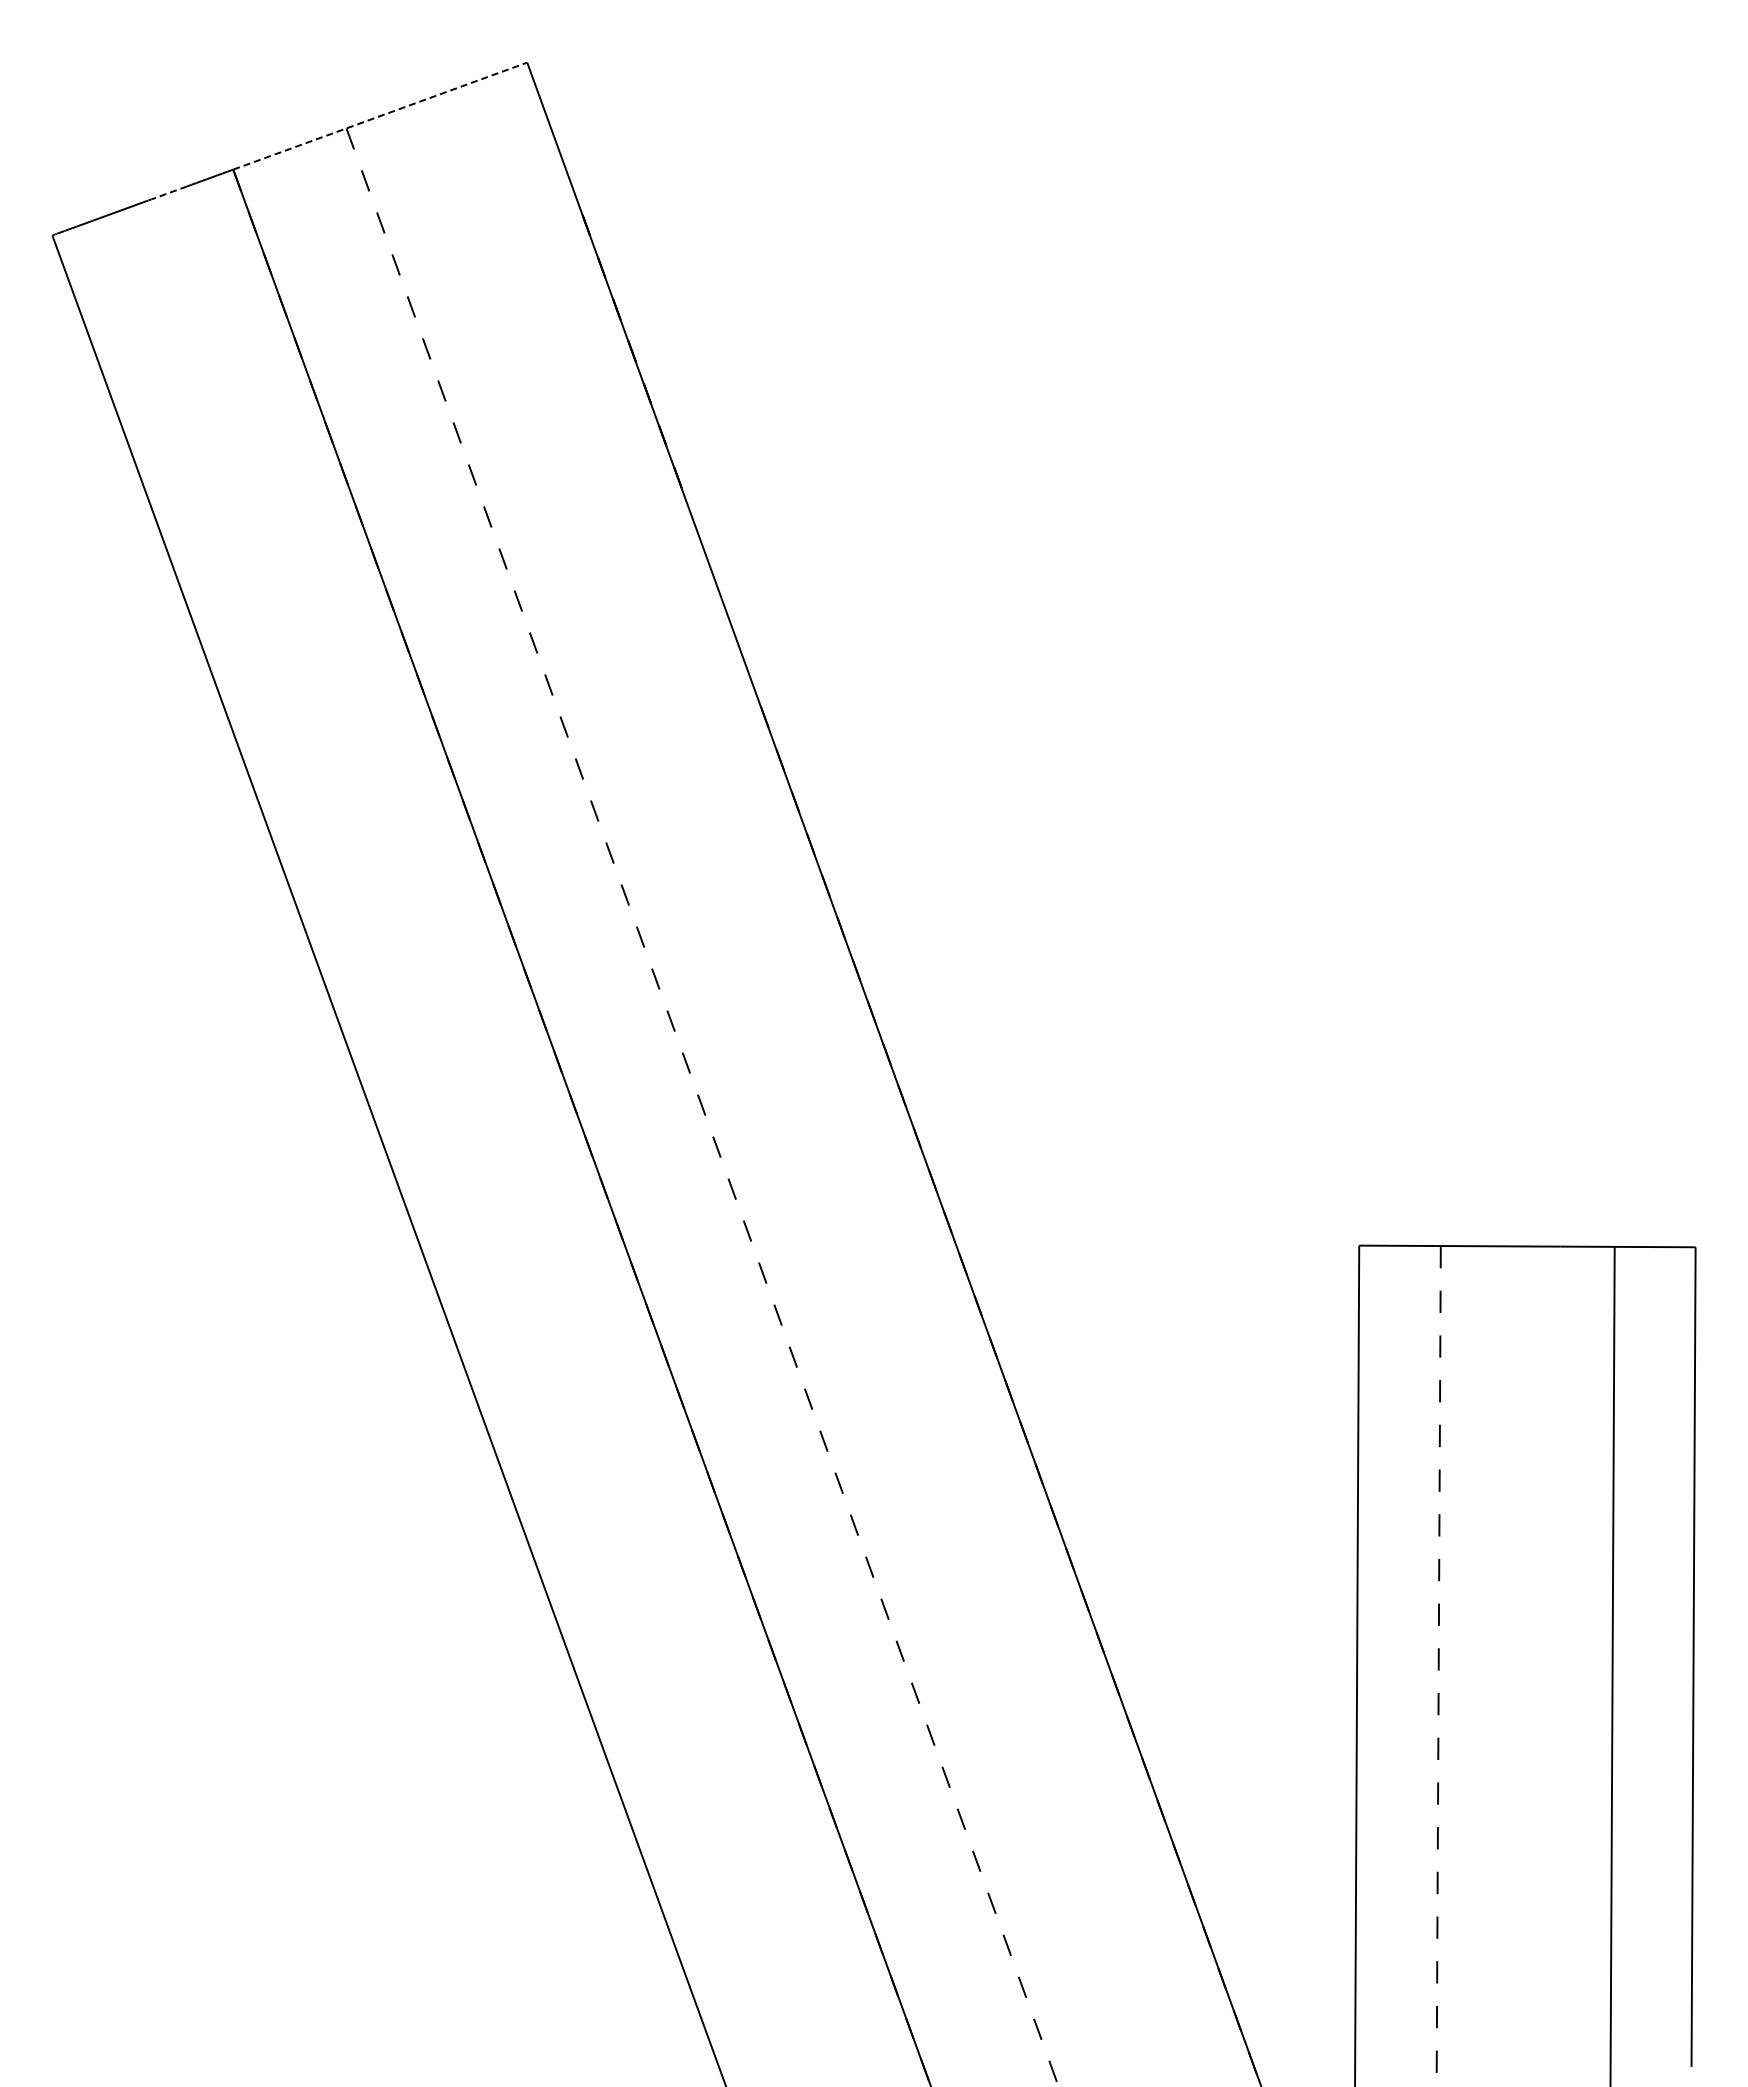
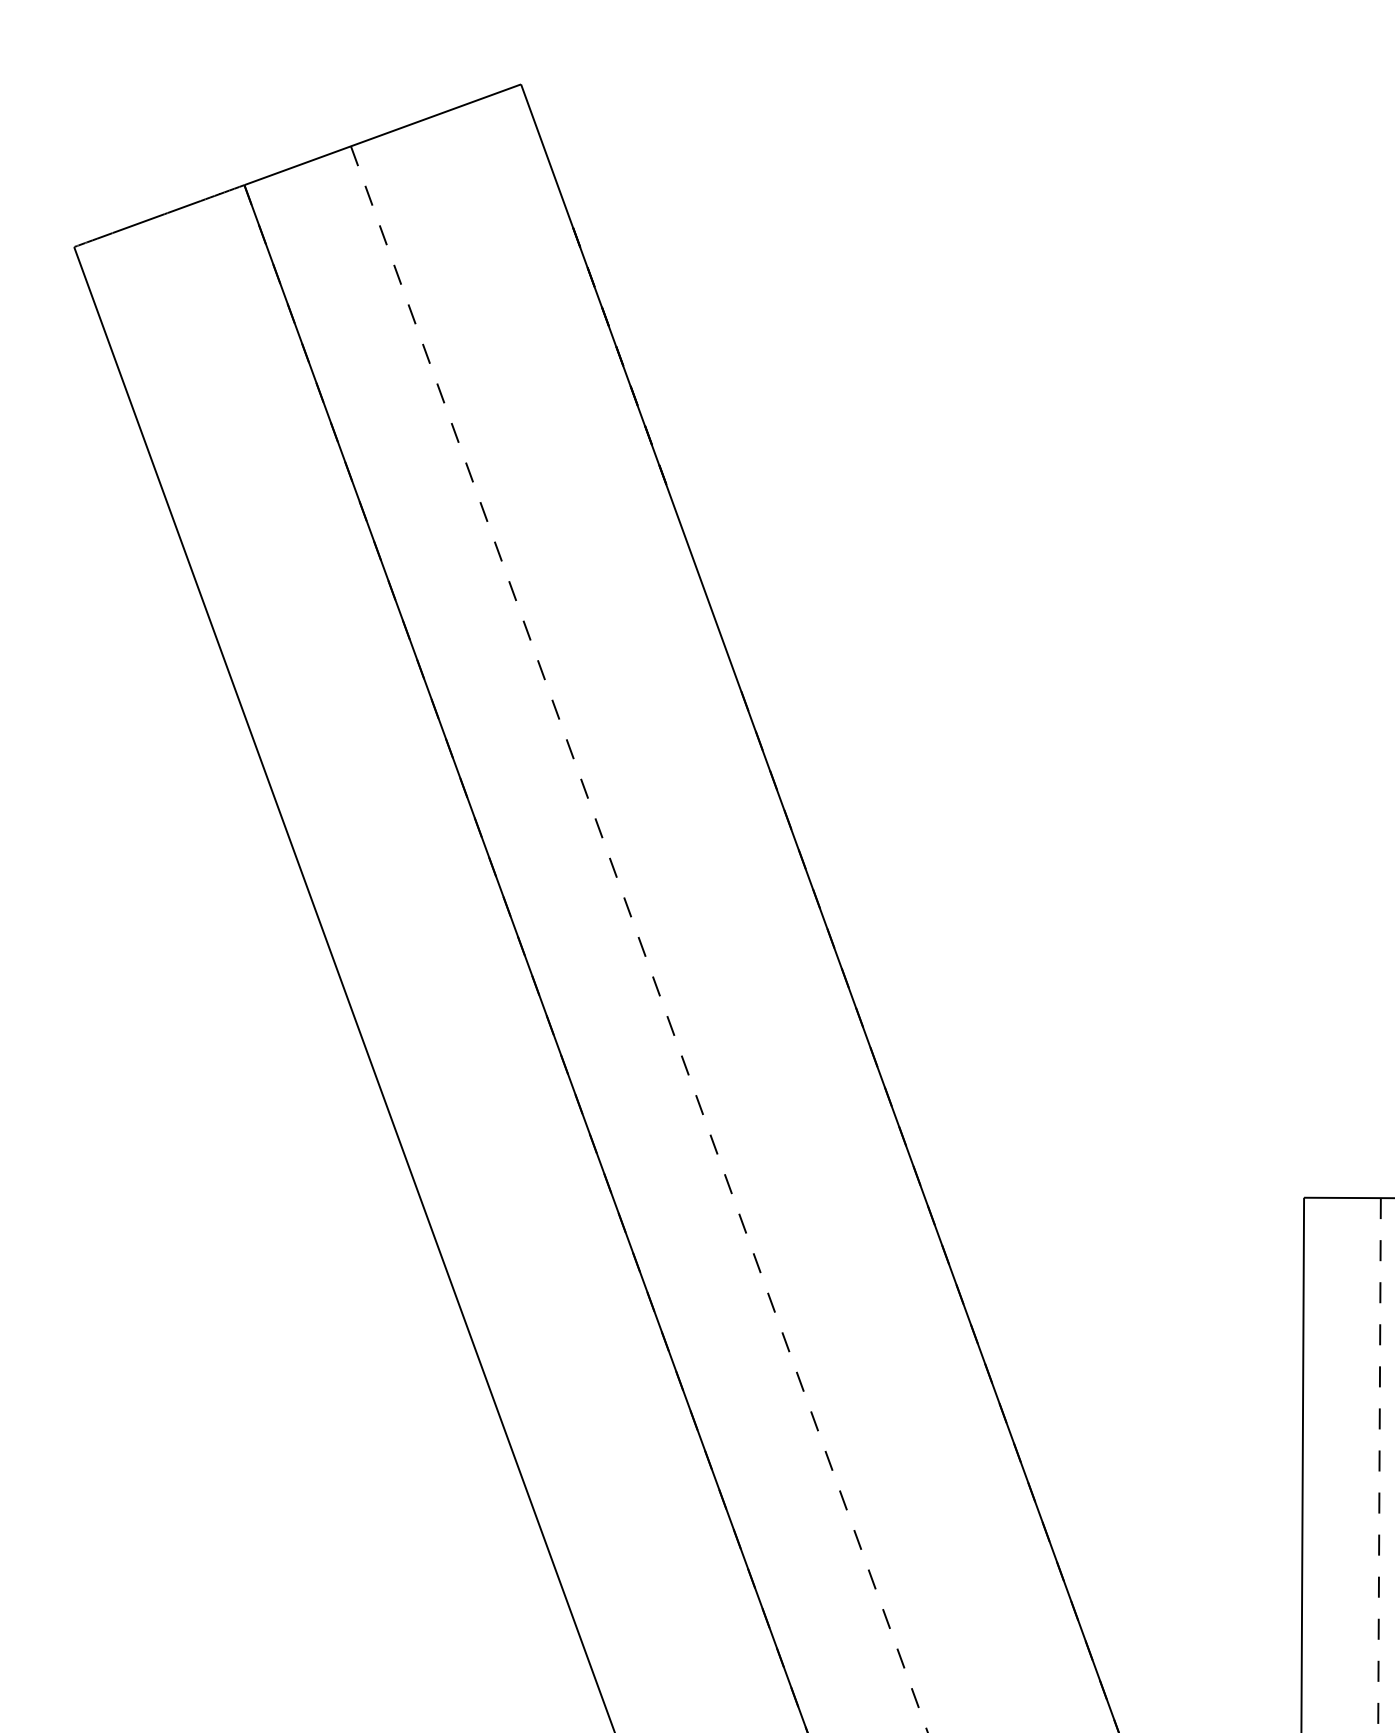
line: (380, 115) -> (382, 134), dashed -> solid
line: (169, 192) -> (184, 206), dashed -> solid

